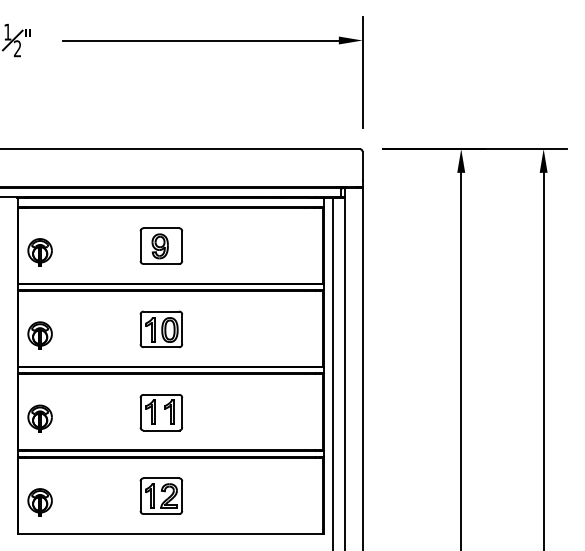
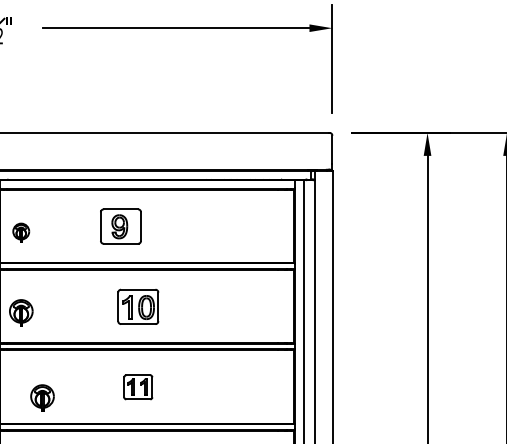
part: (161, 245) -> (121, 225), moved
part: (39, 252) -> (20, 232), size x0.7
part: (161, 412) -> (138, 387), size x0.7
part: (39, 418) -> (41, 397), moved

